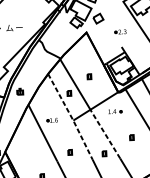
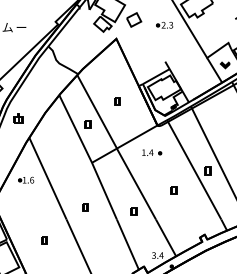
part: (120, 31) -> (164, 24), moved
line: (71, 116) -> (89, 157), dashed -> solid
part: (52, 119) -> (26, 179), moved
line: (105, 133) -> (136, 183), dashed -> solid

